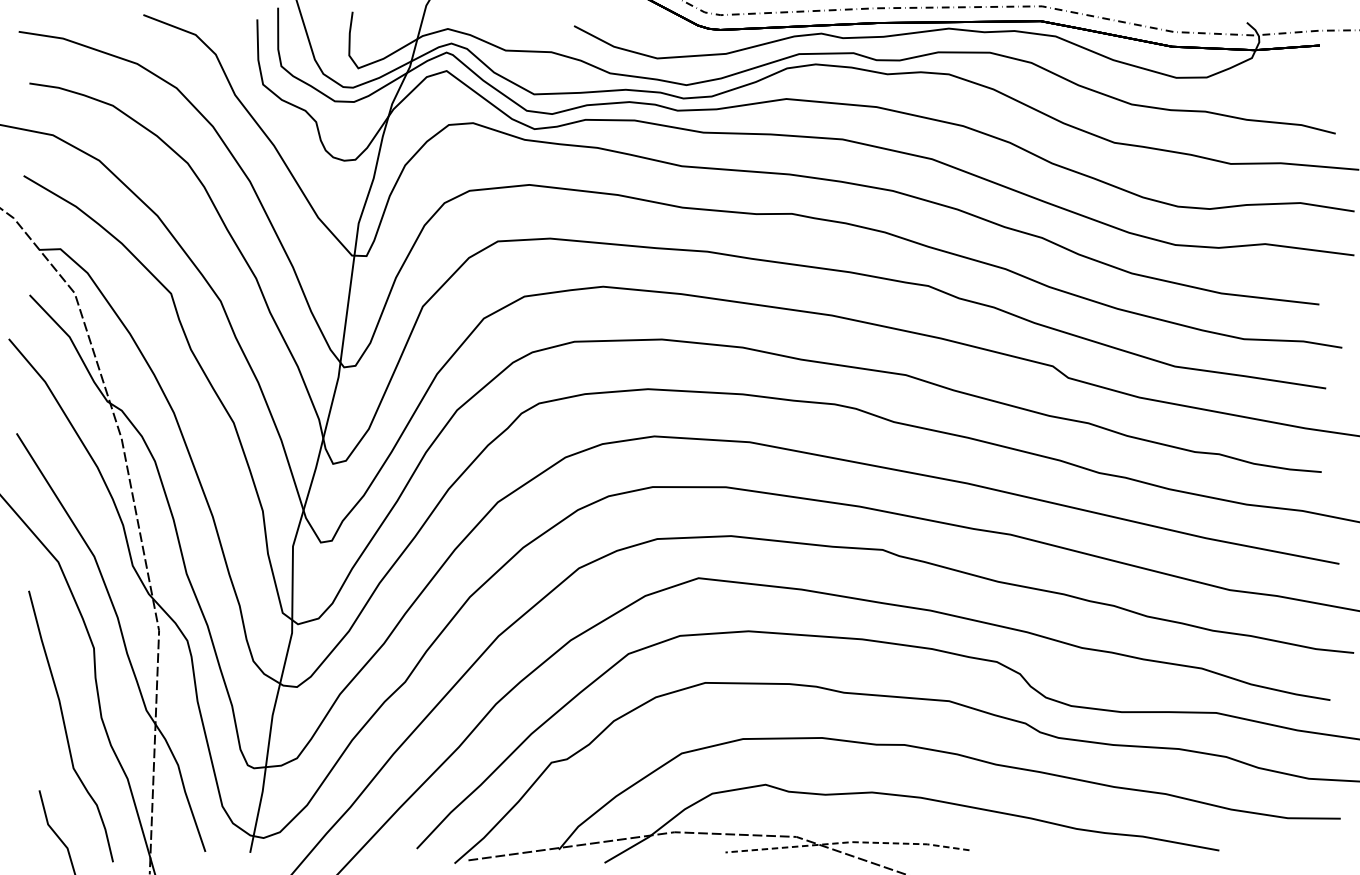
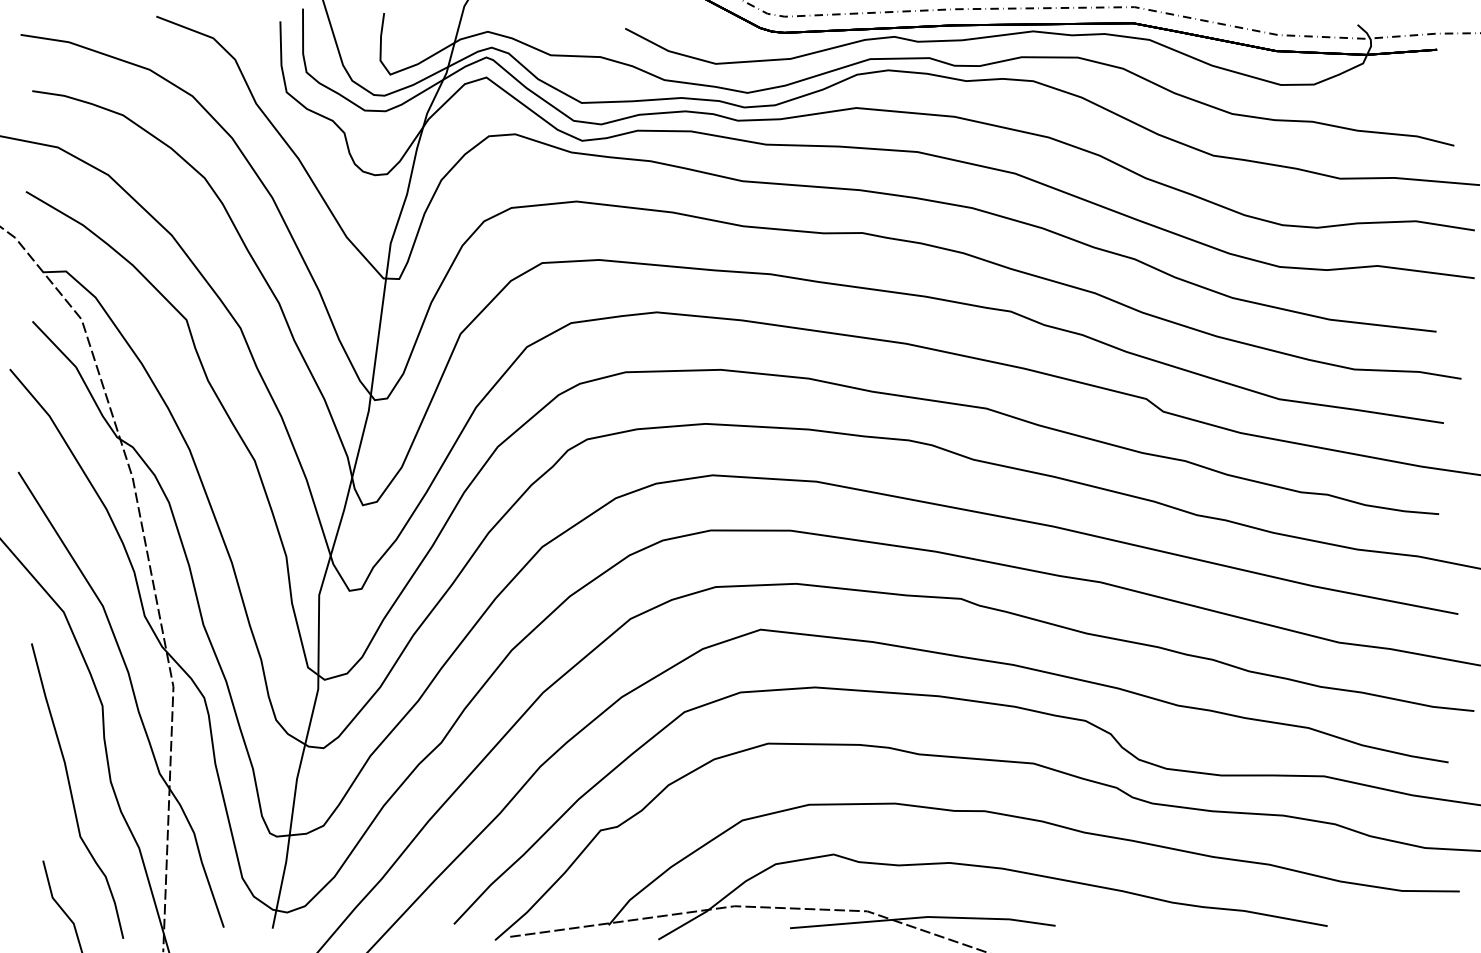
line: (848, 842) -> (923, 917), dashed -> solid

